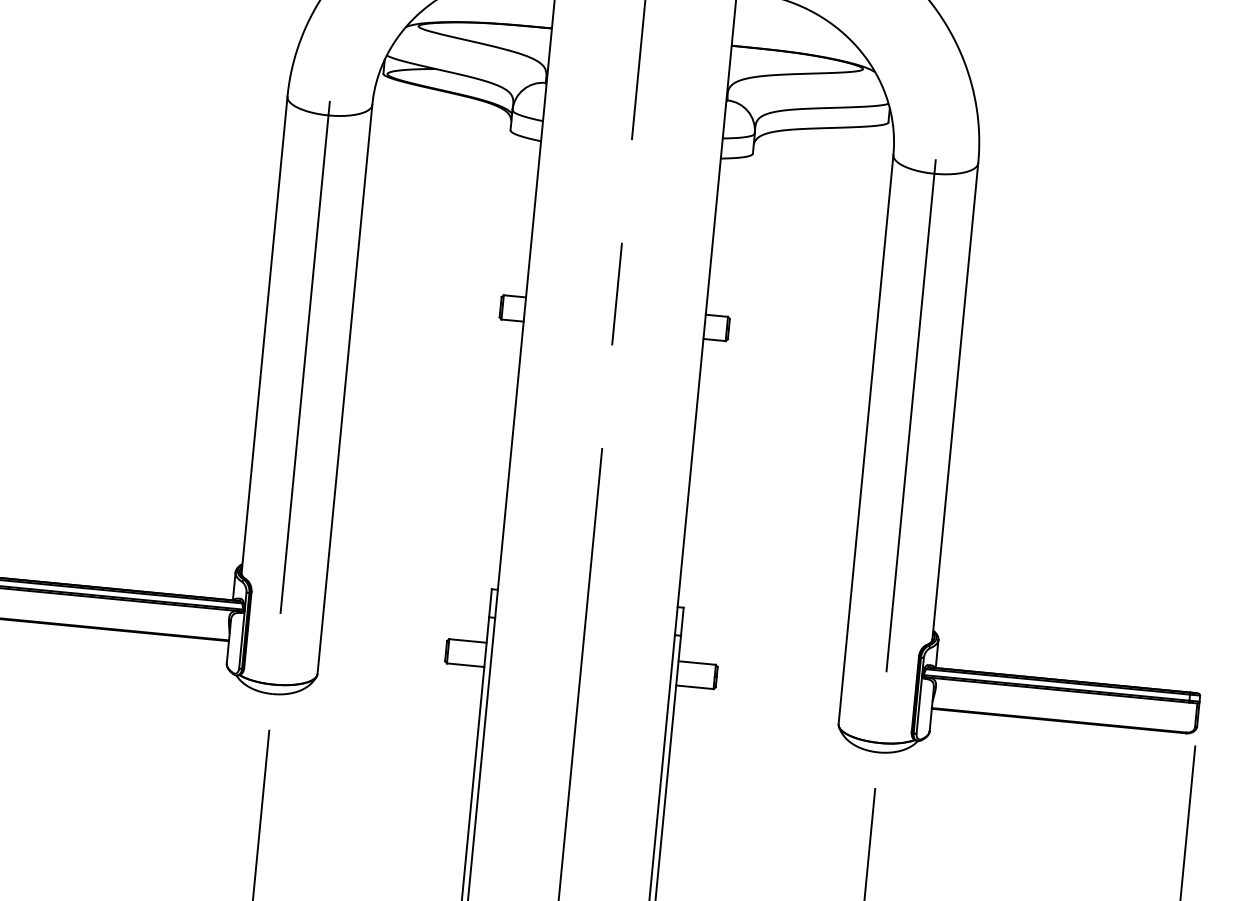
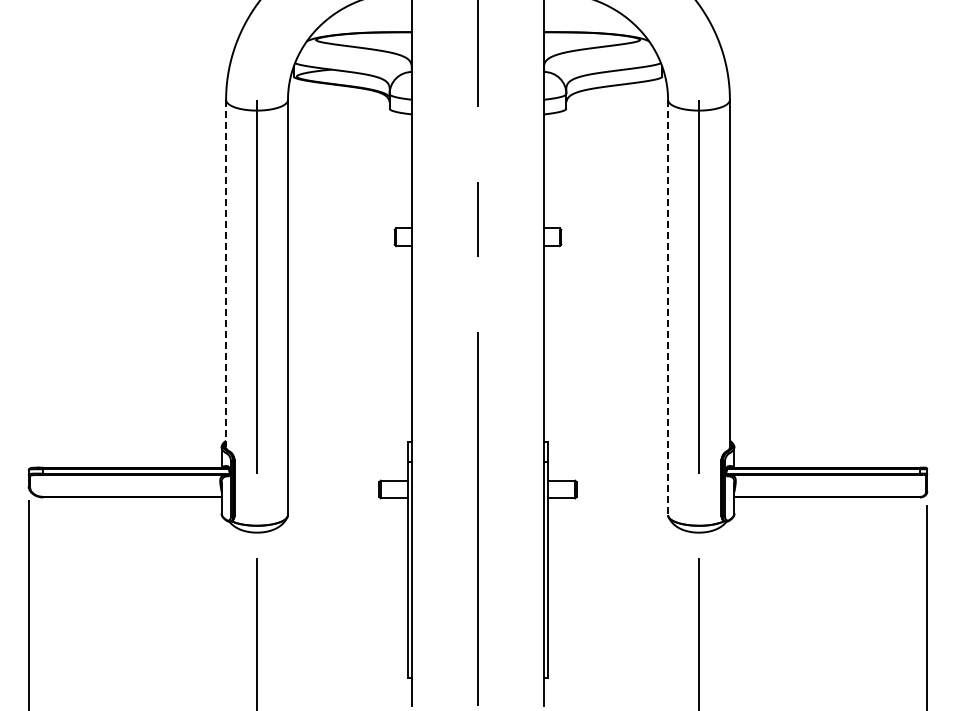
line: (265, 334) -> (226, 273), solid -> dashed
line: (866, 439) -> (668, 307), solid -> dashed

